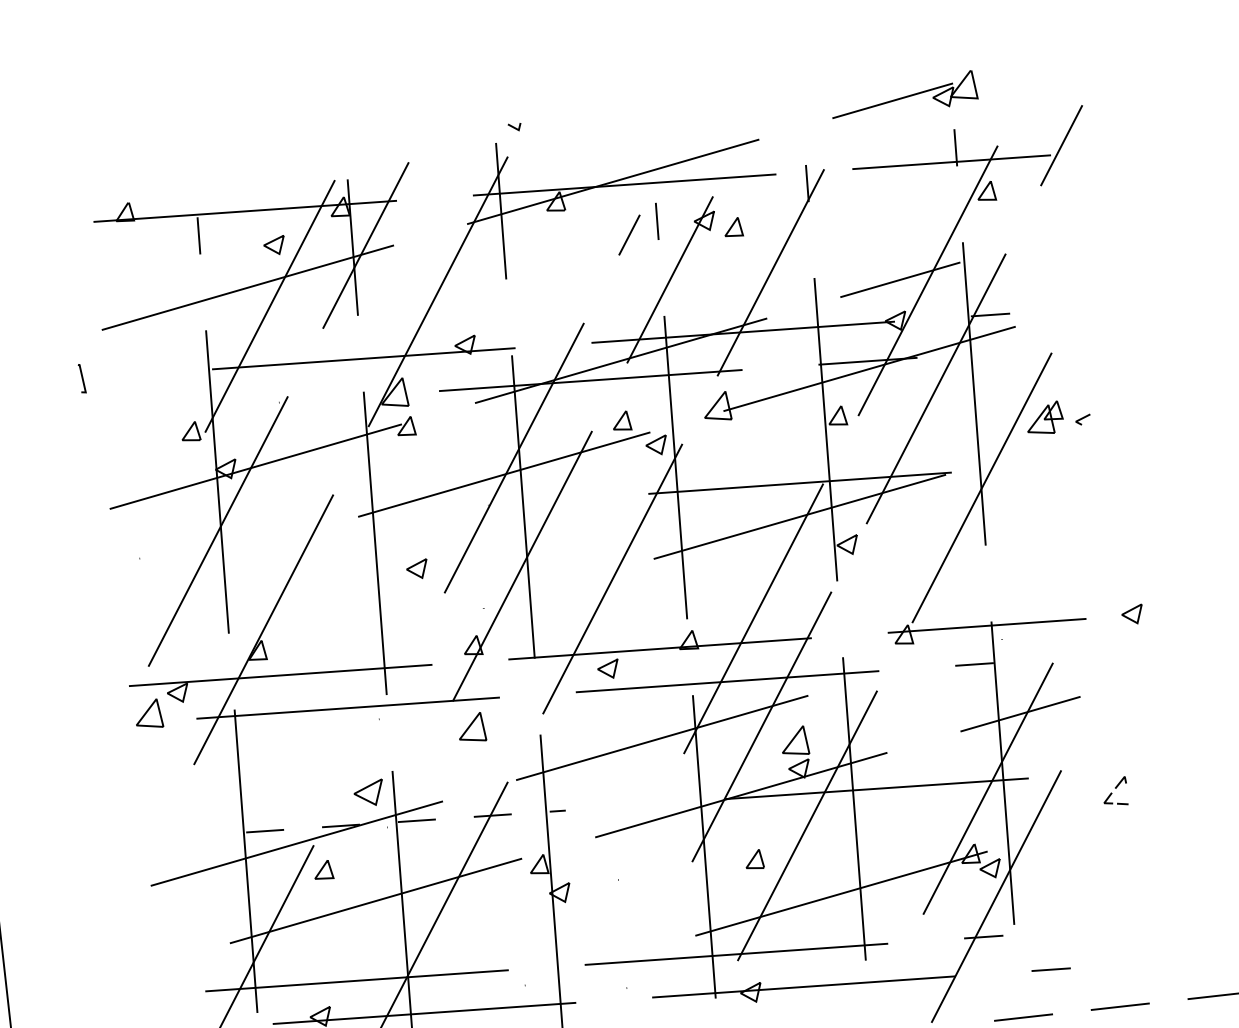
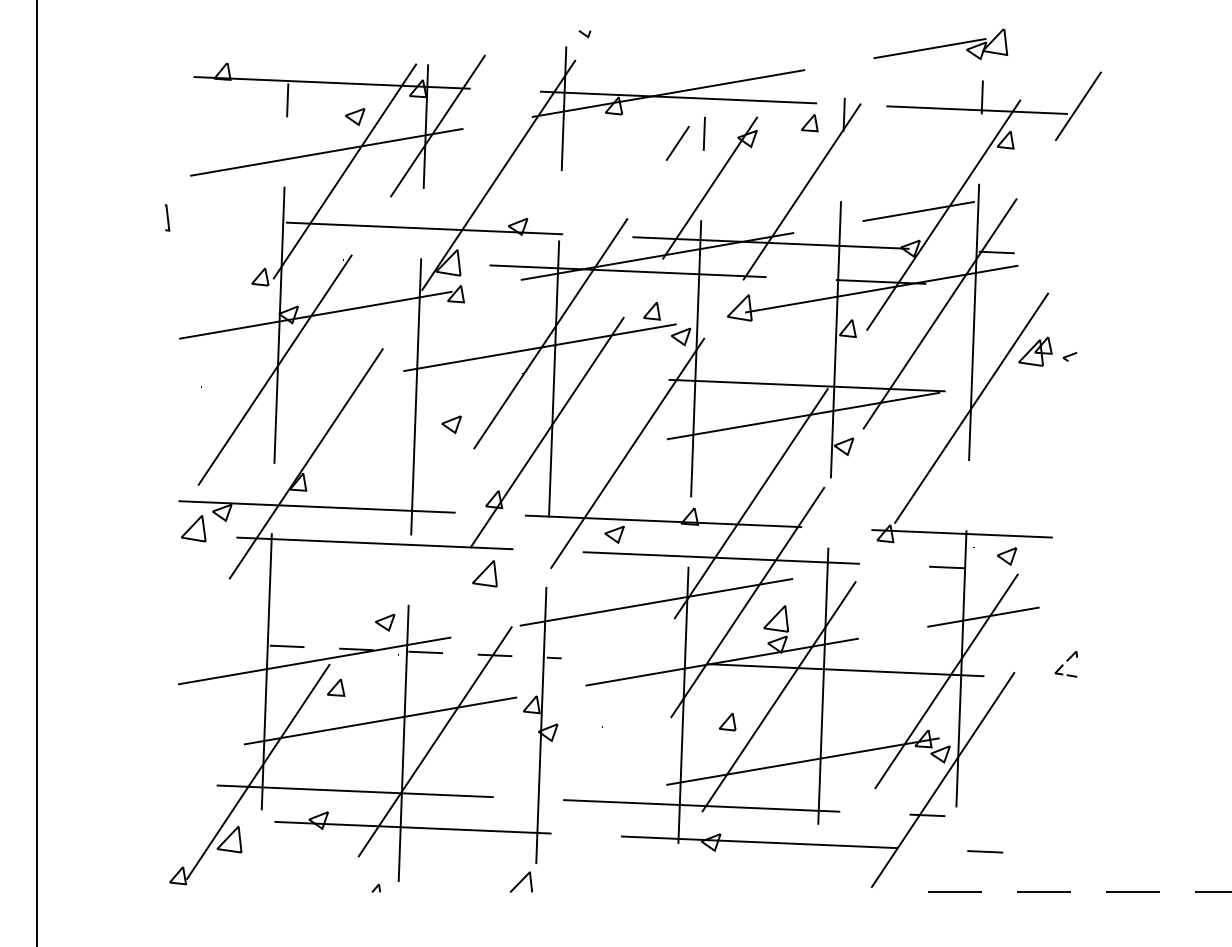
part: (733, 227) -> (809, 123), moved
part: (1133, 614) -> (1007, 556), moved
part: (1114, 792) -> (1065, 664), moved
part: (369, 793) -> (385, 622), size x0.71

